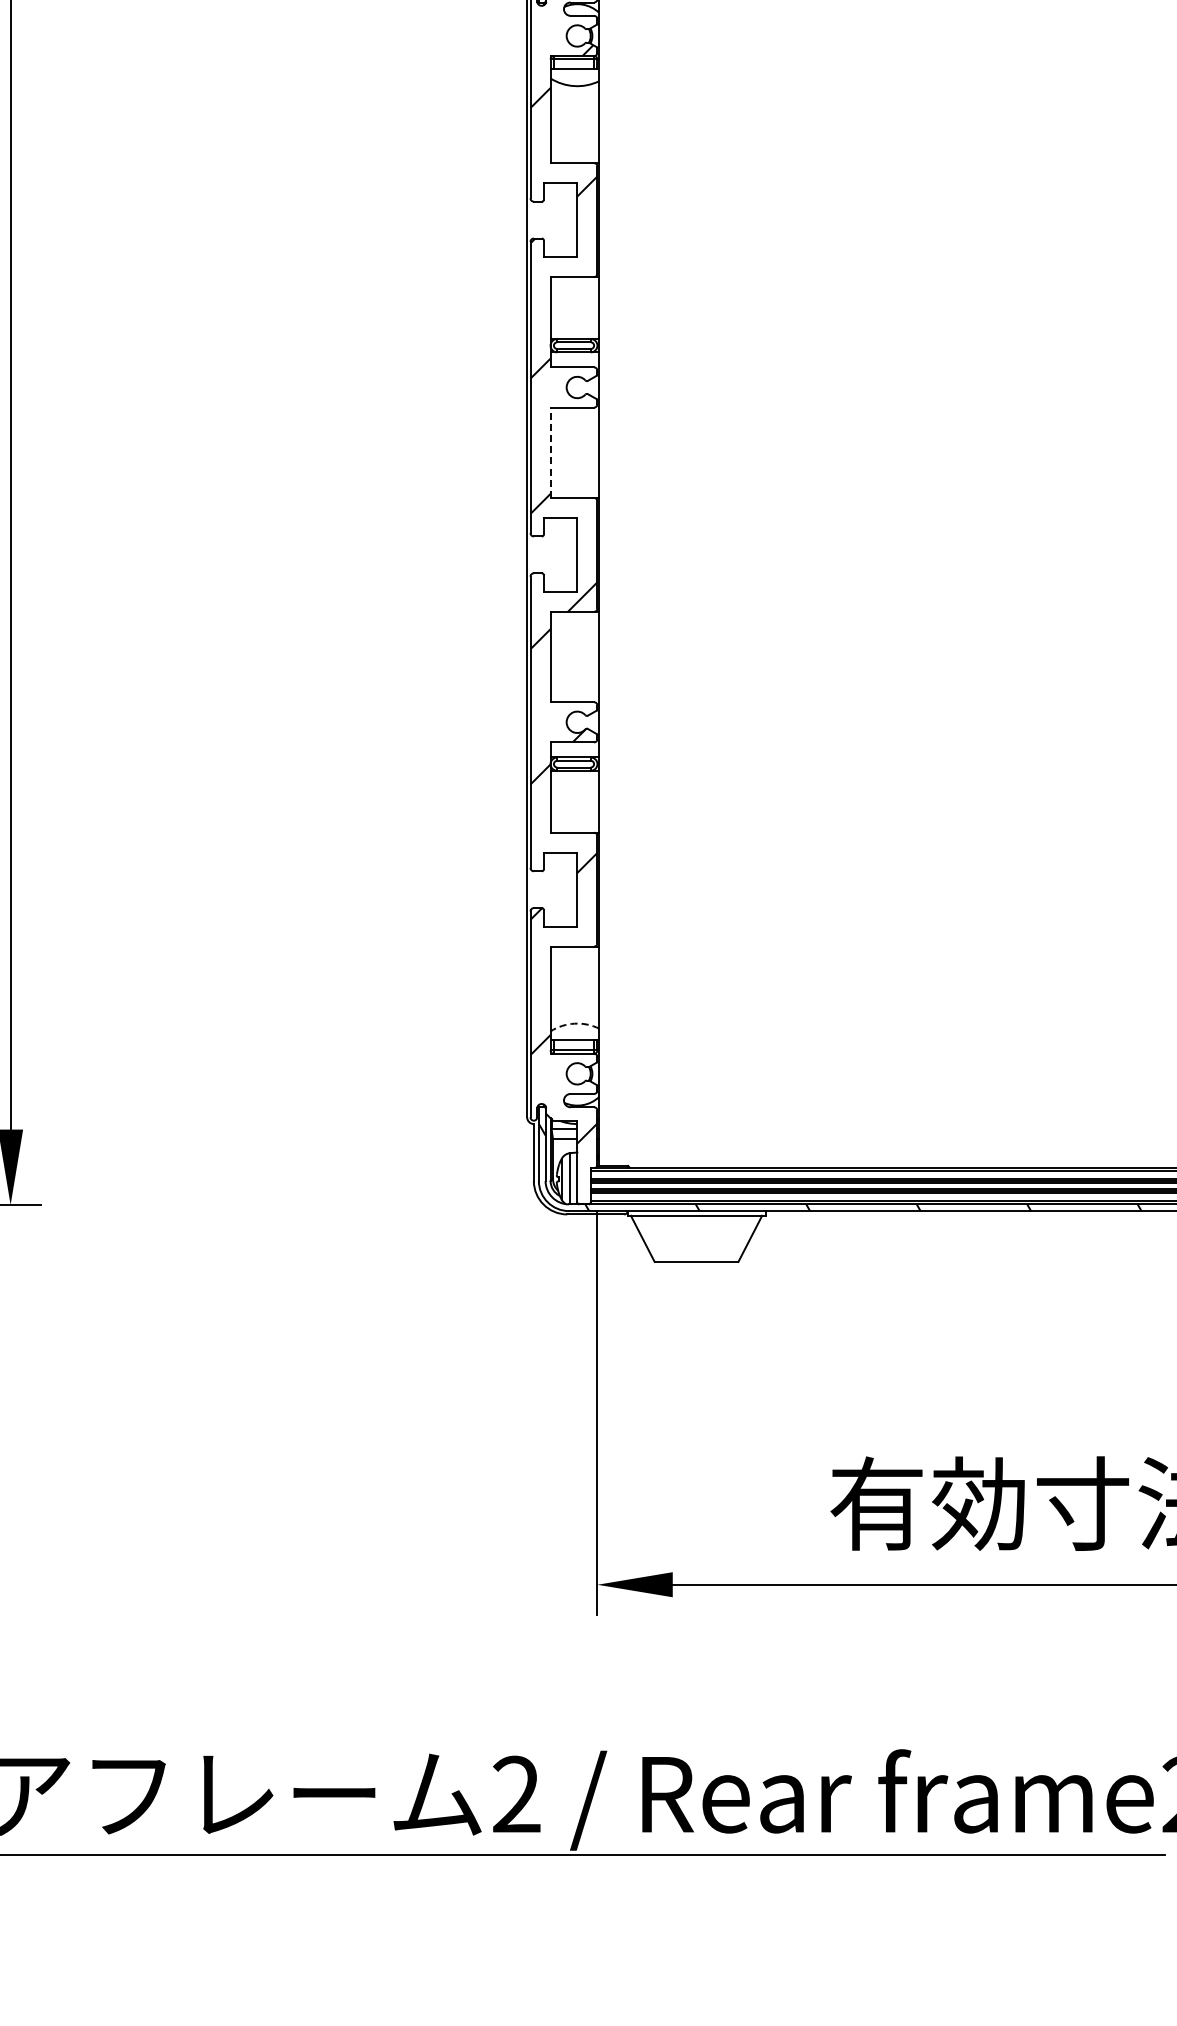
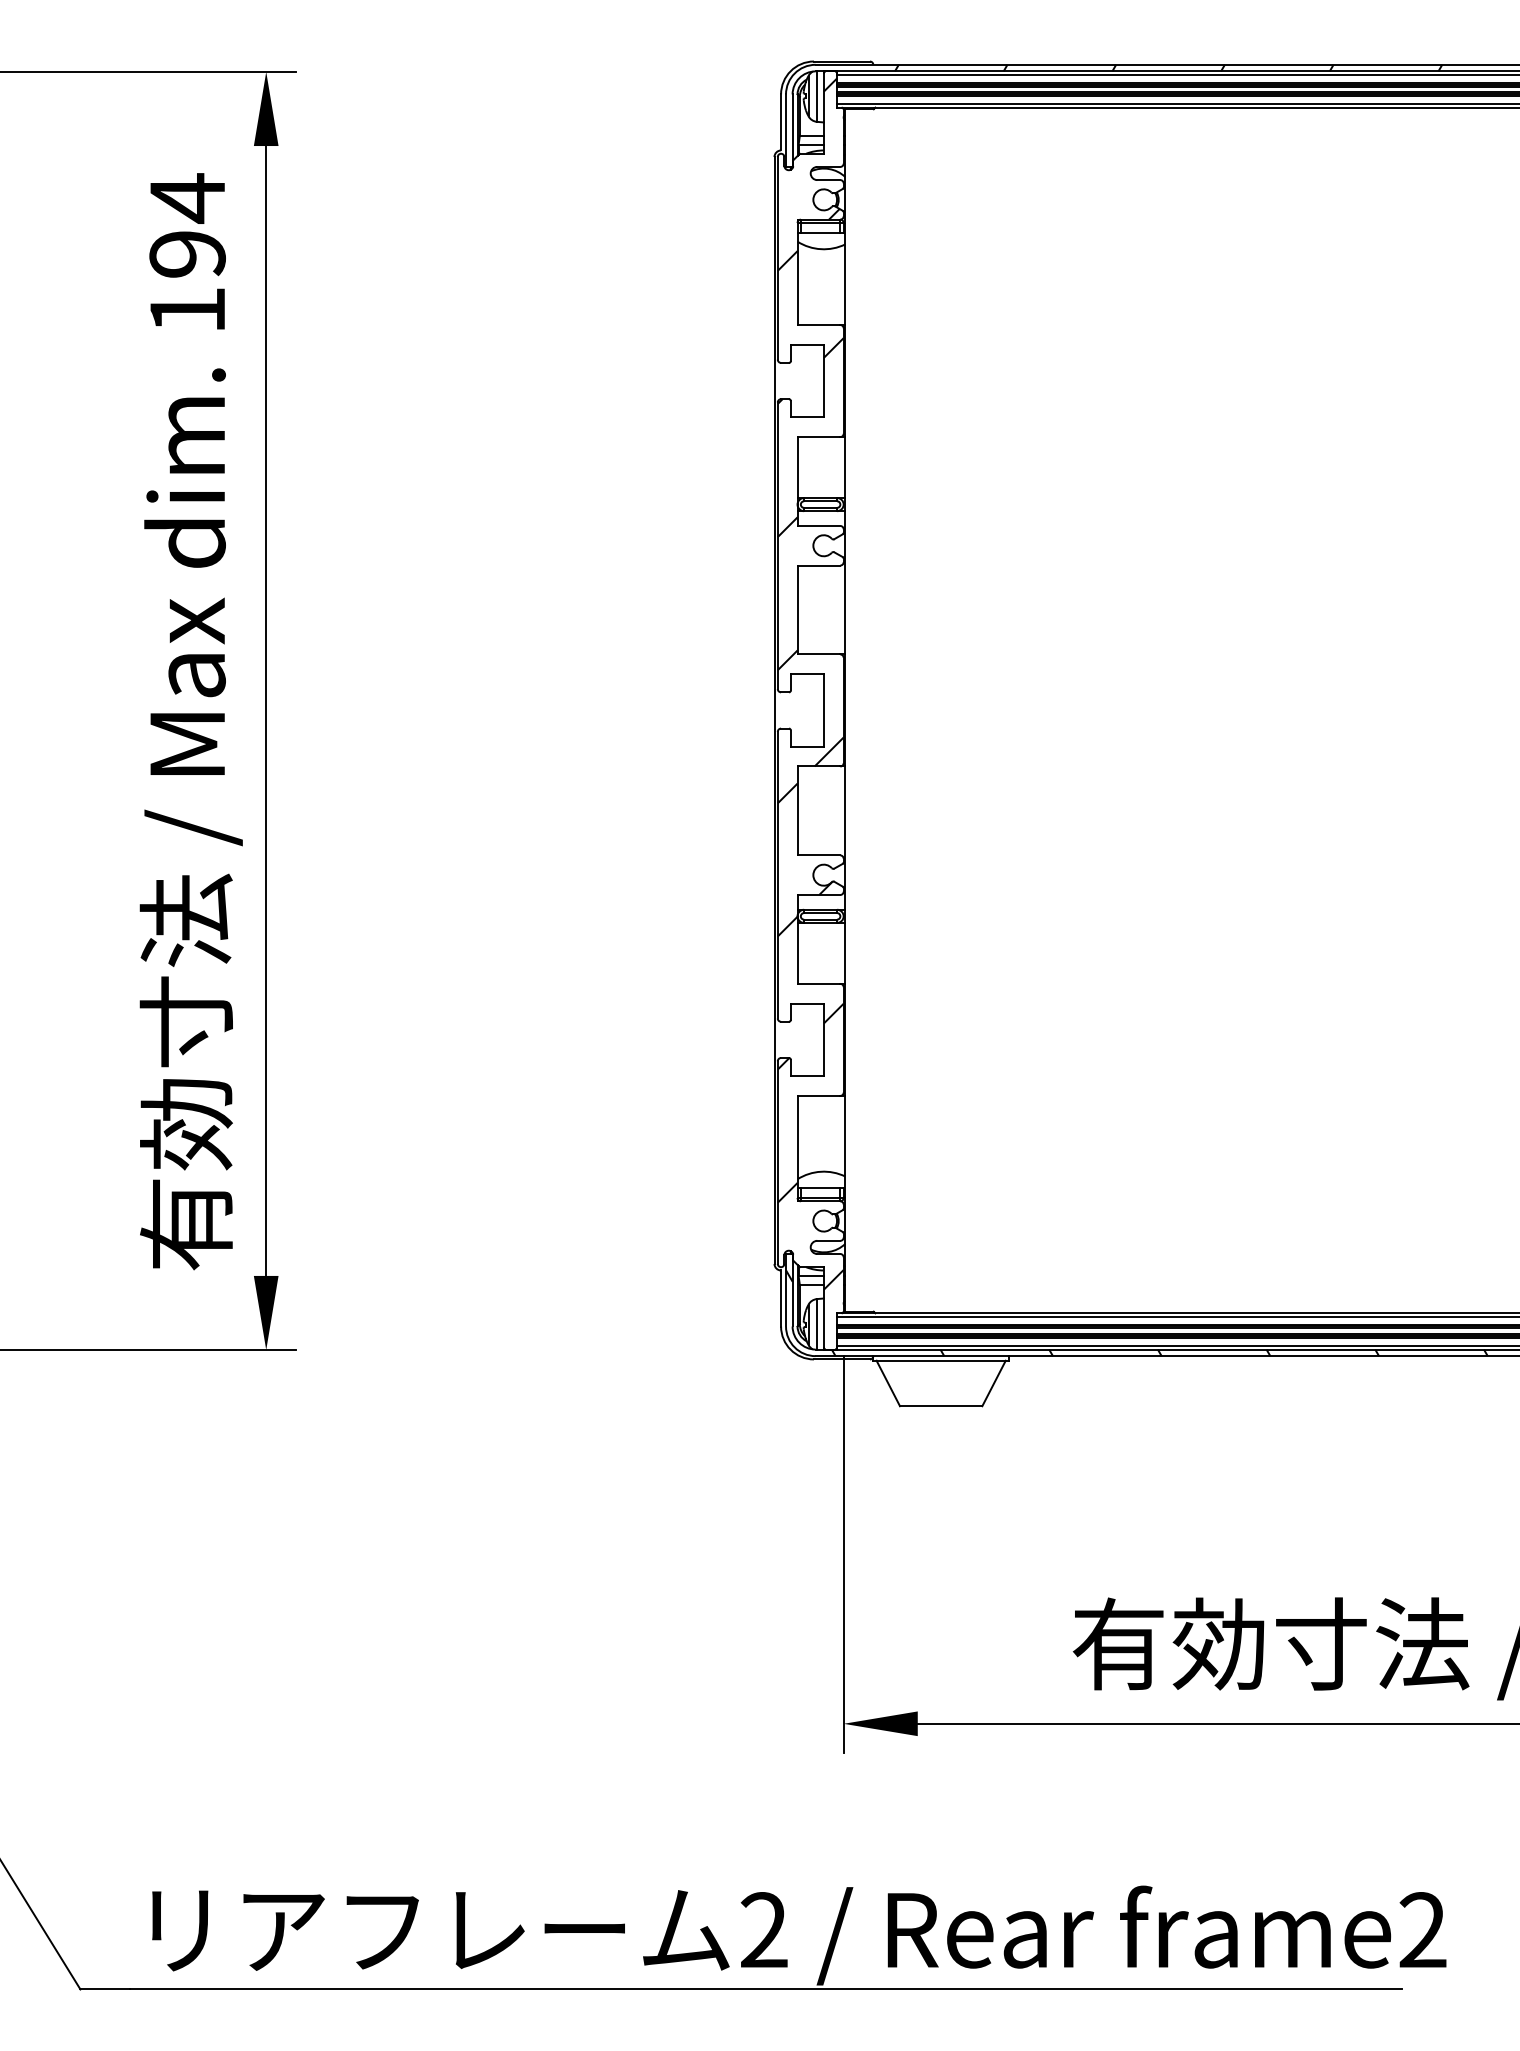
line: (550, 452) -> (797, 609), dashed -> solid
arc: (574, 1023) -> (821, 1171), dashed -> solid

